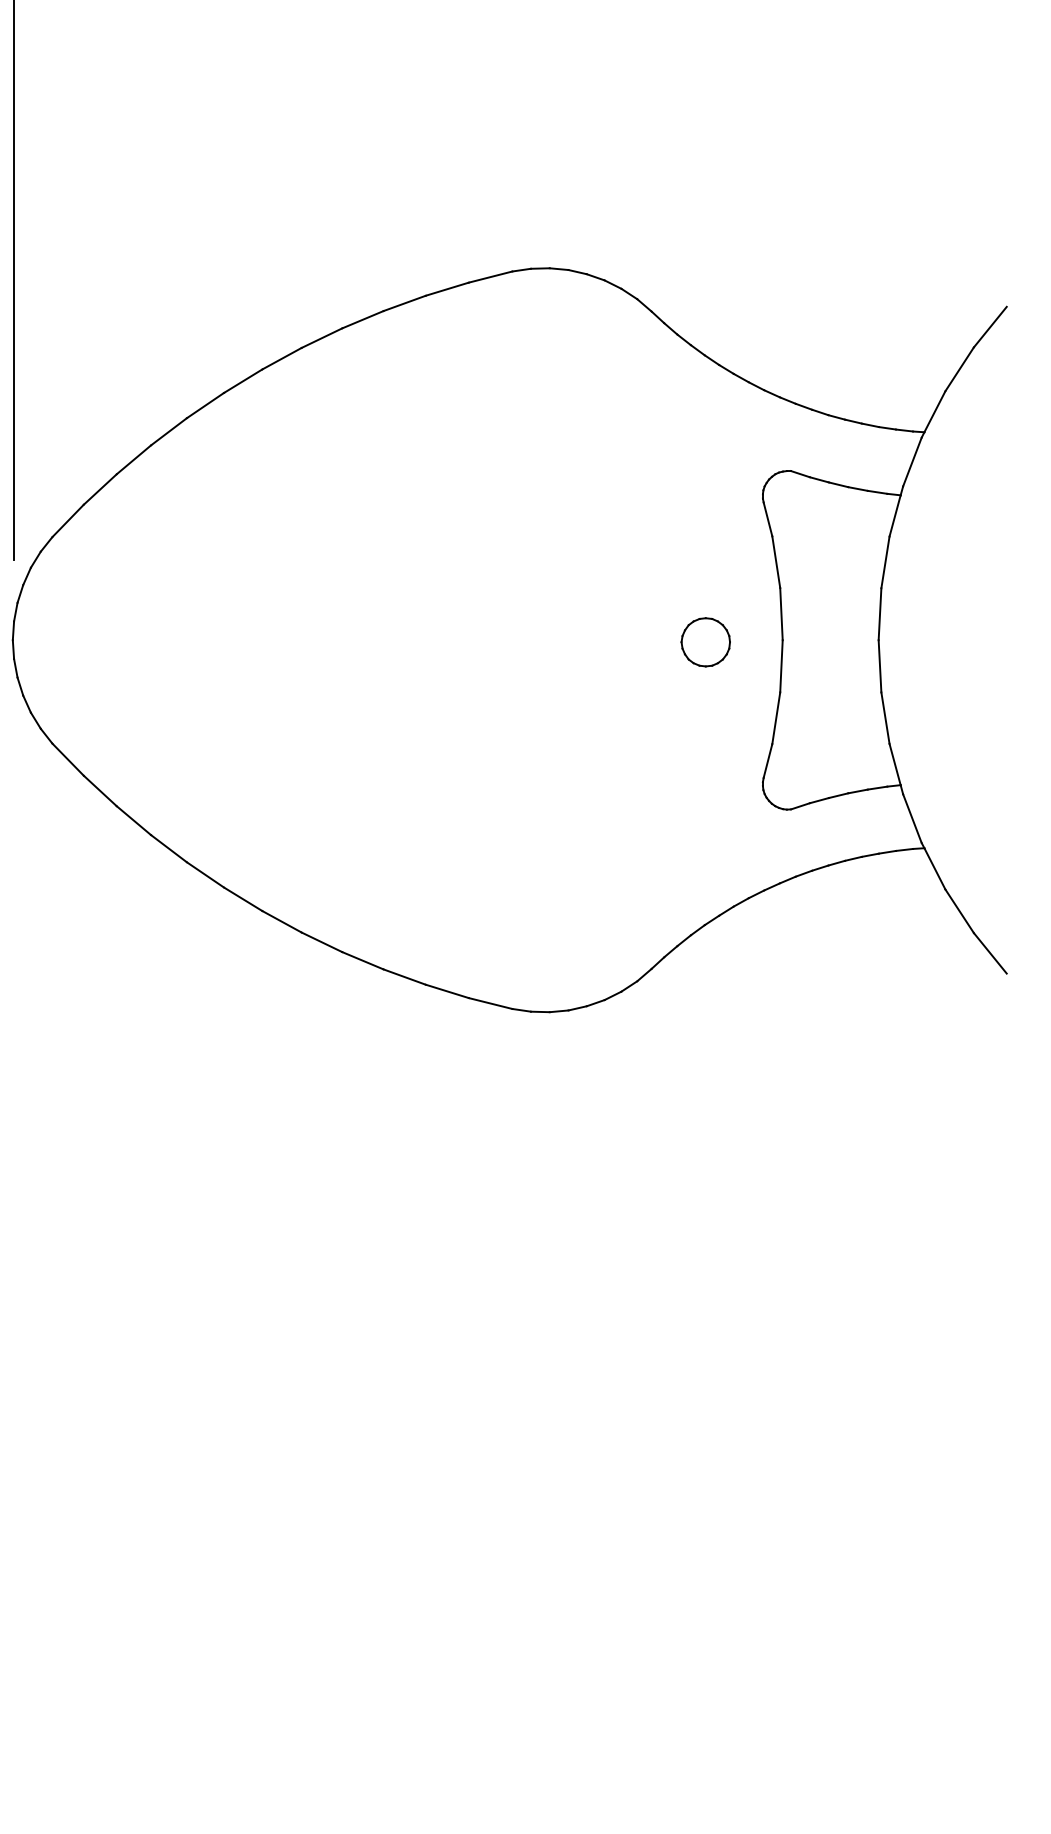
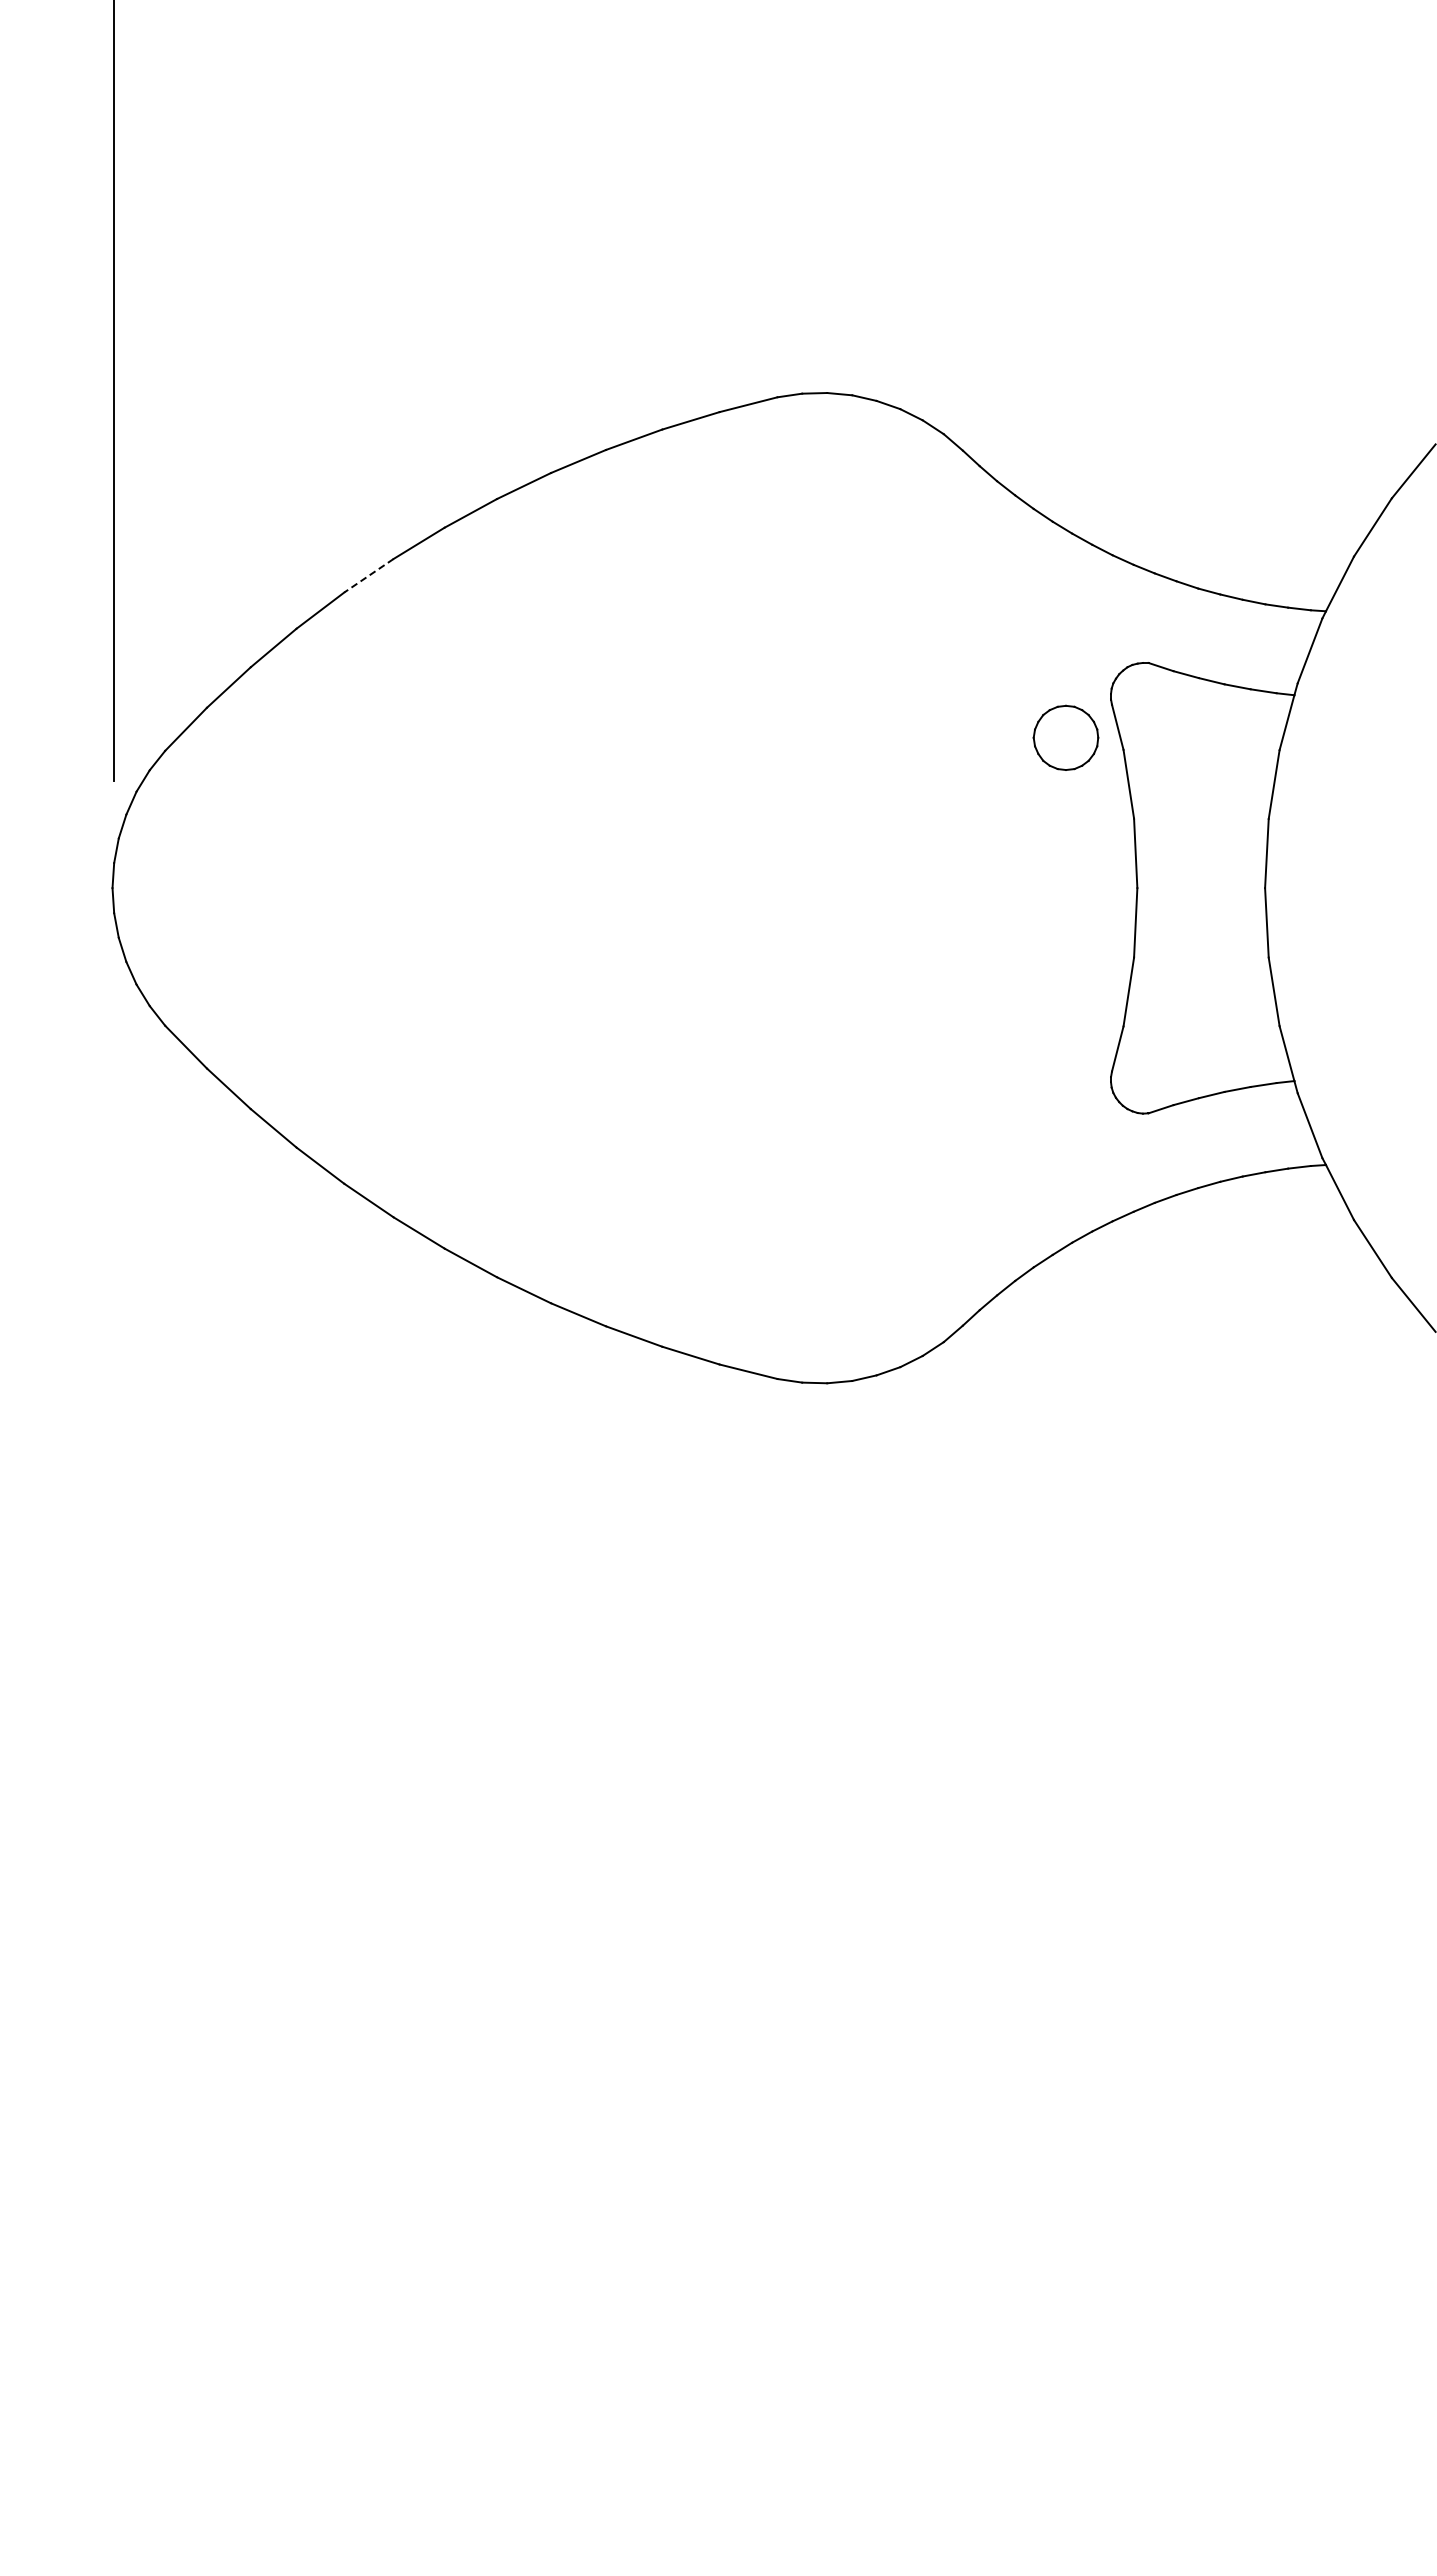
line: (205, 405) -> (368, 575), solid -> dashed
part: (705, 642) -> (1065, 737), moved

